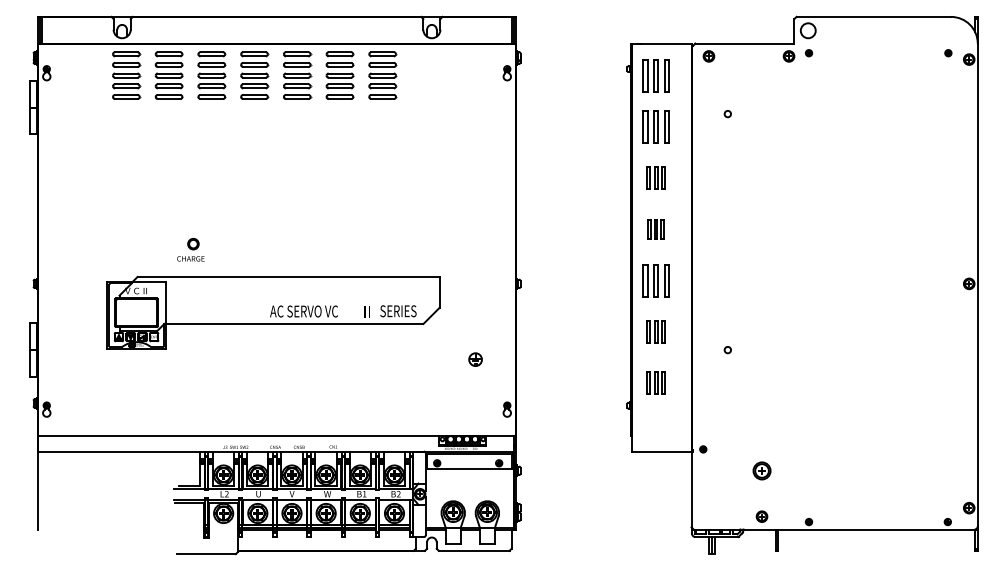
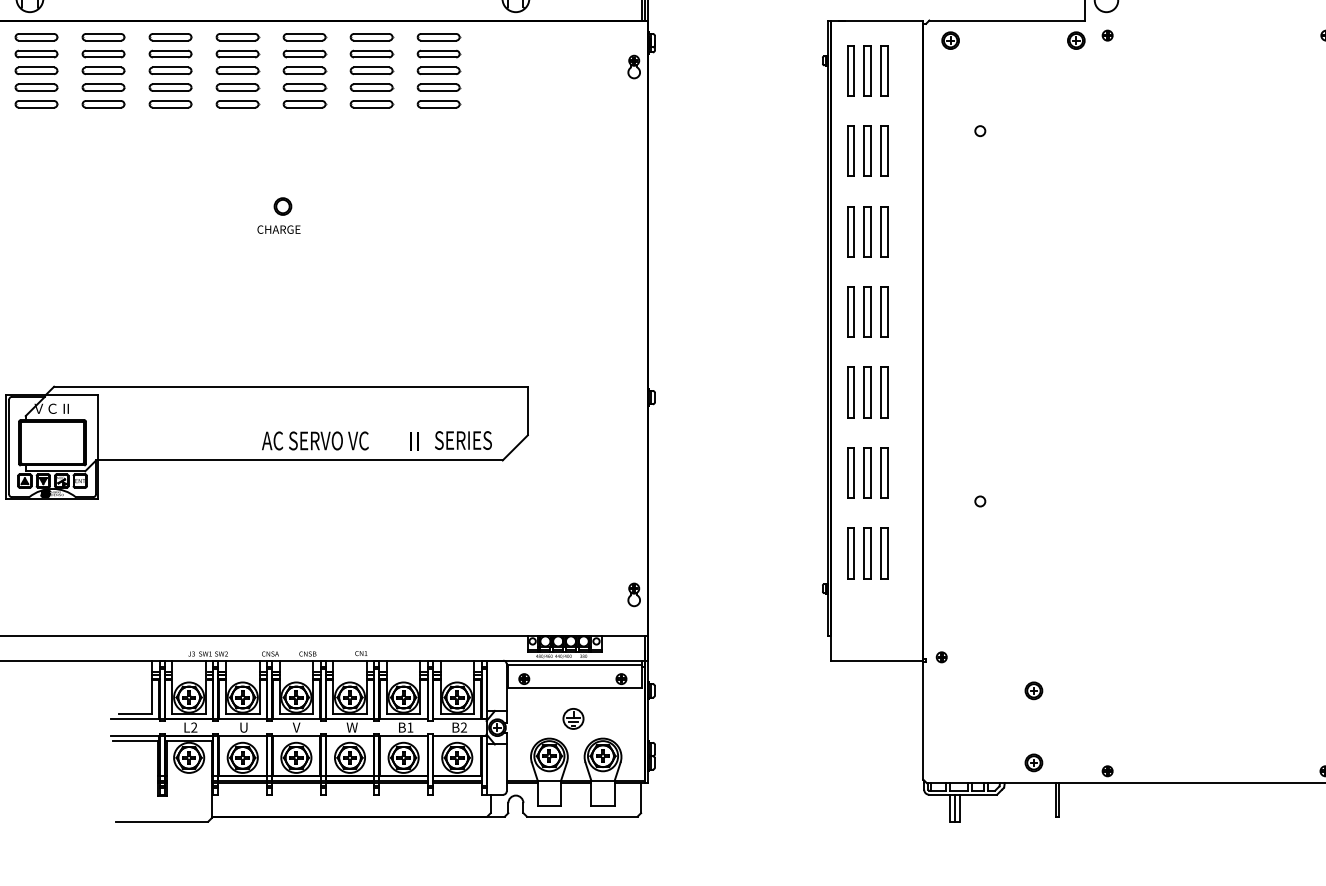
part: (655, 177) -> (866, 230), size x1.43
part: (655, 228) -> (866, 310), size x1.67
part: (190, 249) -> (278, 214), moved
part: (655, 331) -> (866, 472), size x1.43
part: (475, 359) -> (573, 718), moved
part: (655, 382) -> (866, 552), size x1.43
part: (761, 470) -> (1033, 690), size x0.62

